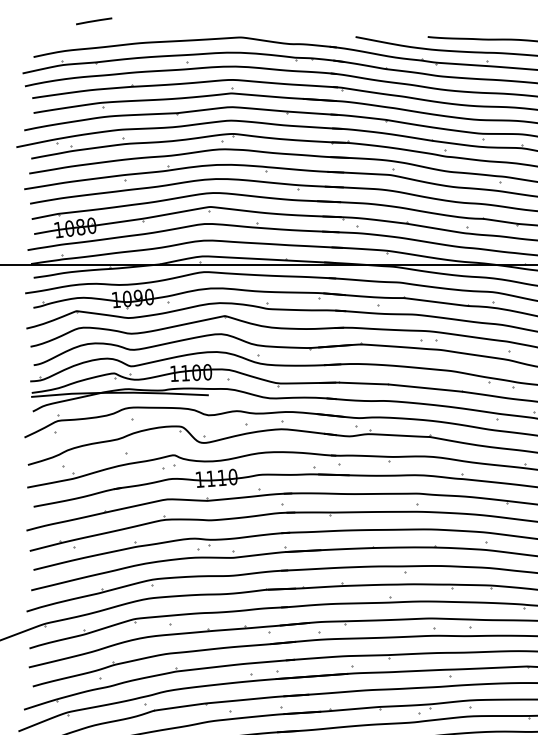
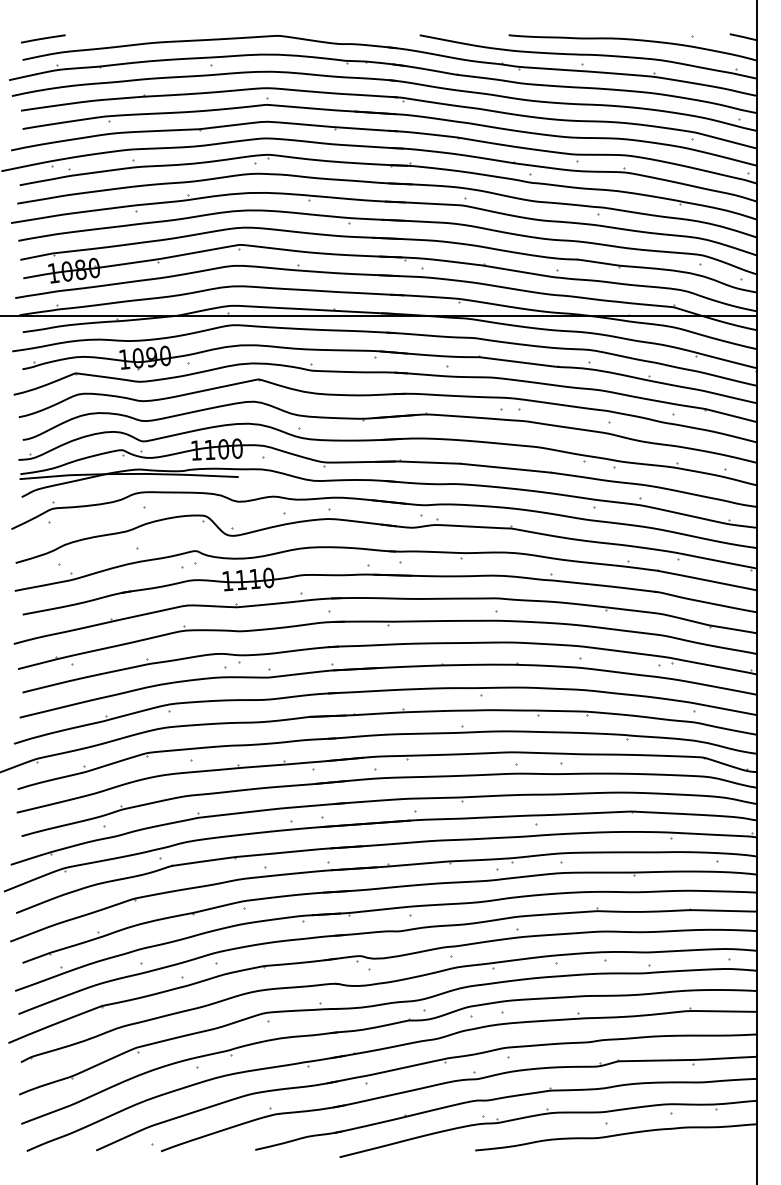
line: (94, 20) -> (43, 38), moved

